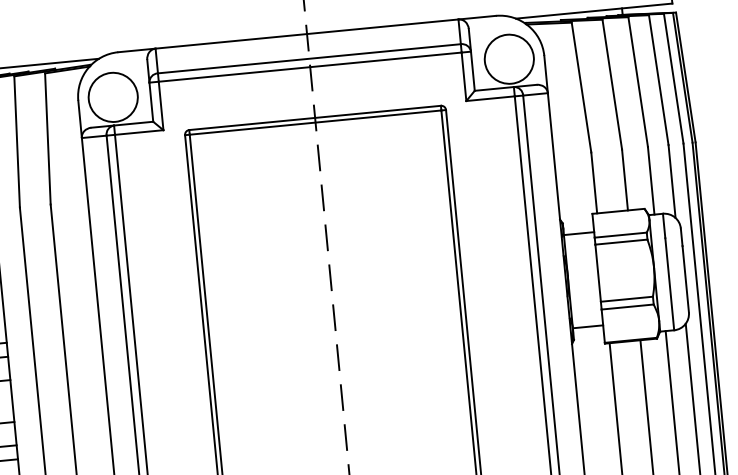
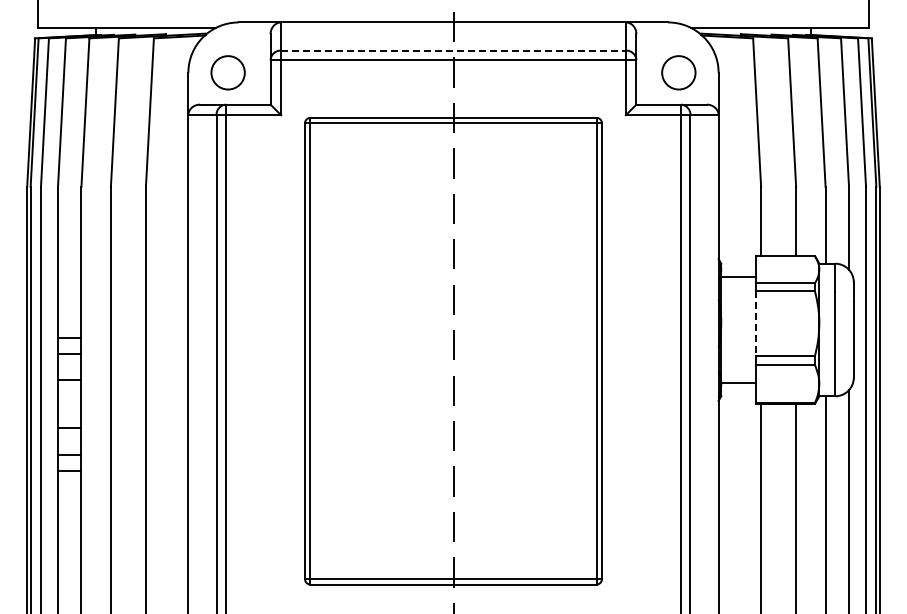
line: (309, 58) -> (453, 50), solid -> dashed
circle: (509, 59) -> (678, 72), size x0.6
circle: (112, 97) -> (227, 72), size x0.6
line: (598, 273) -> (755, 324), solid -> dashed

